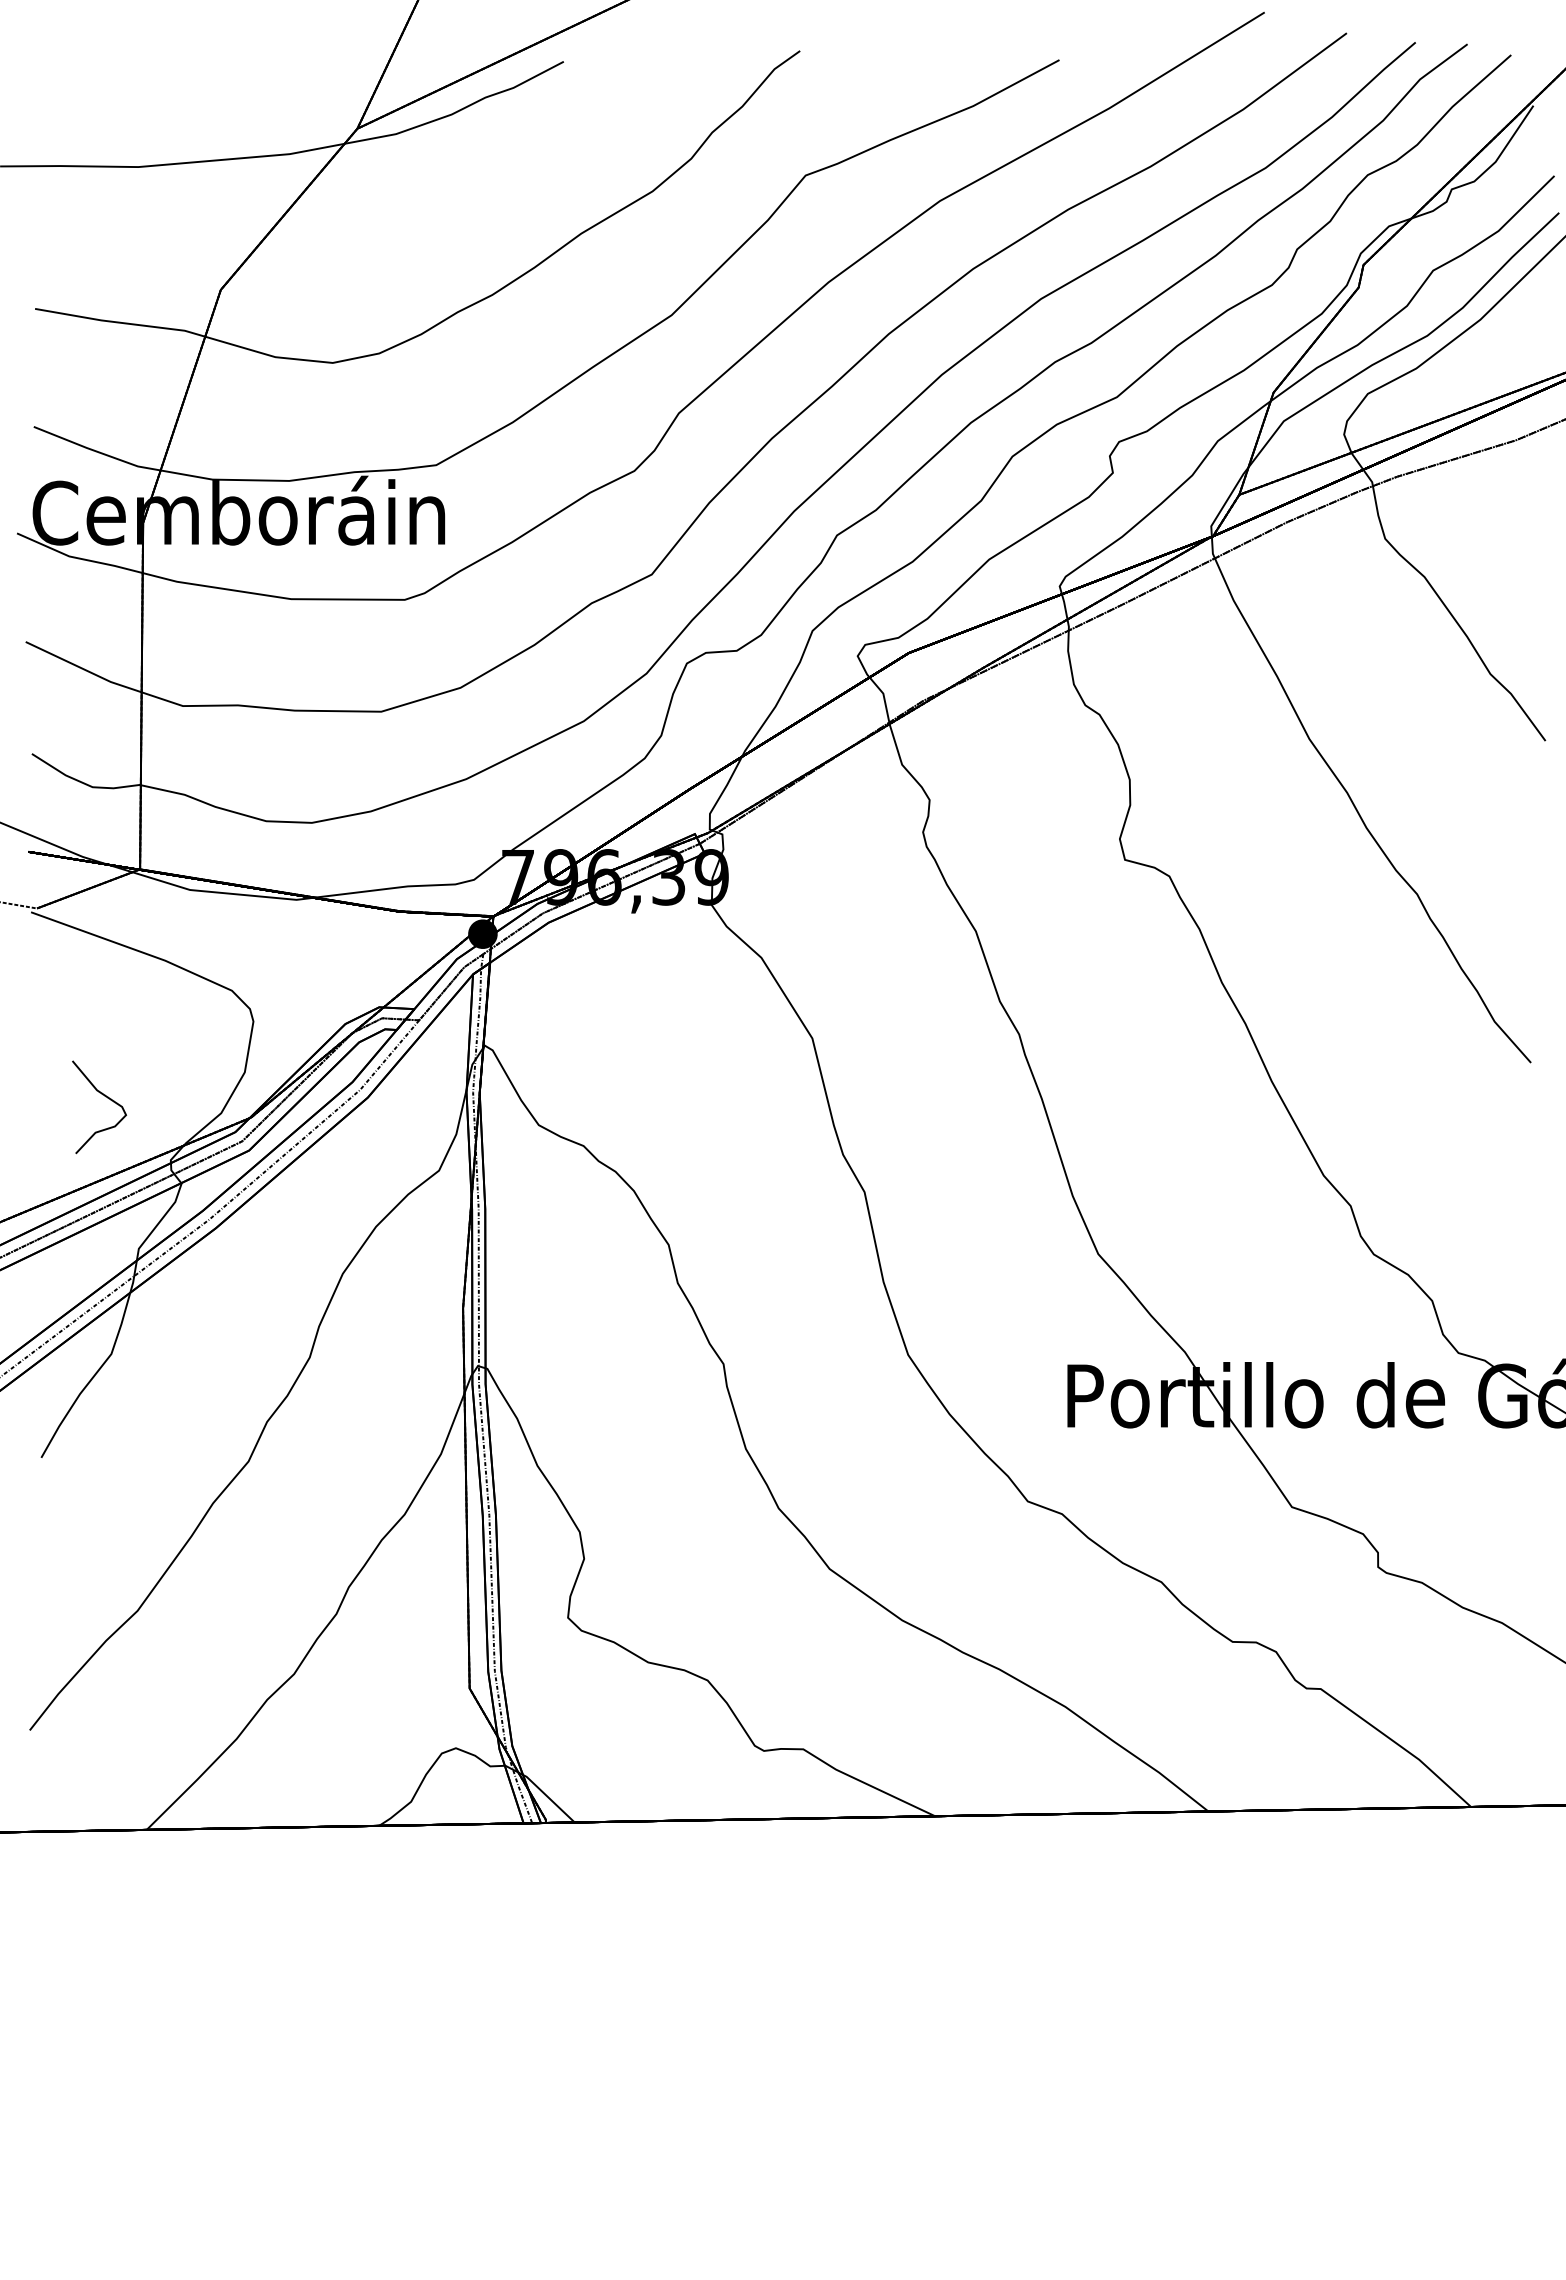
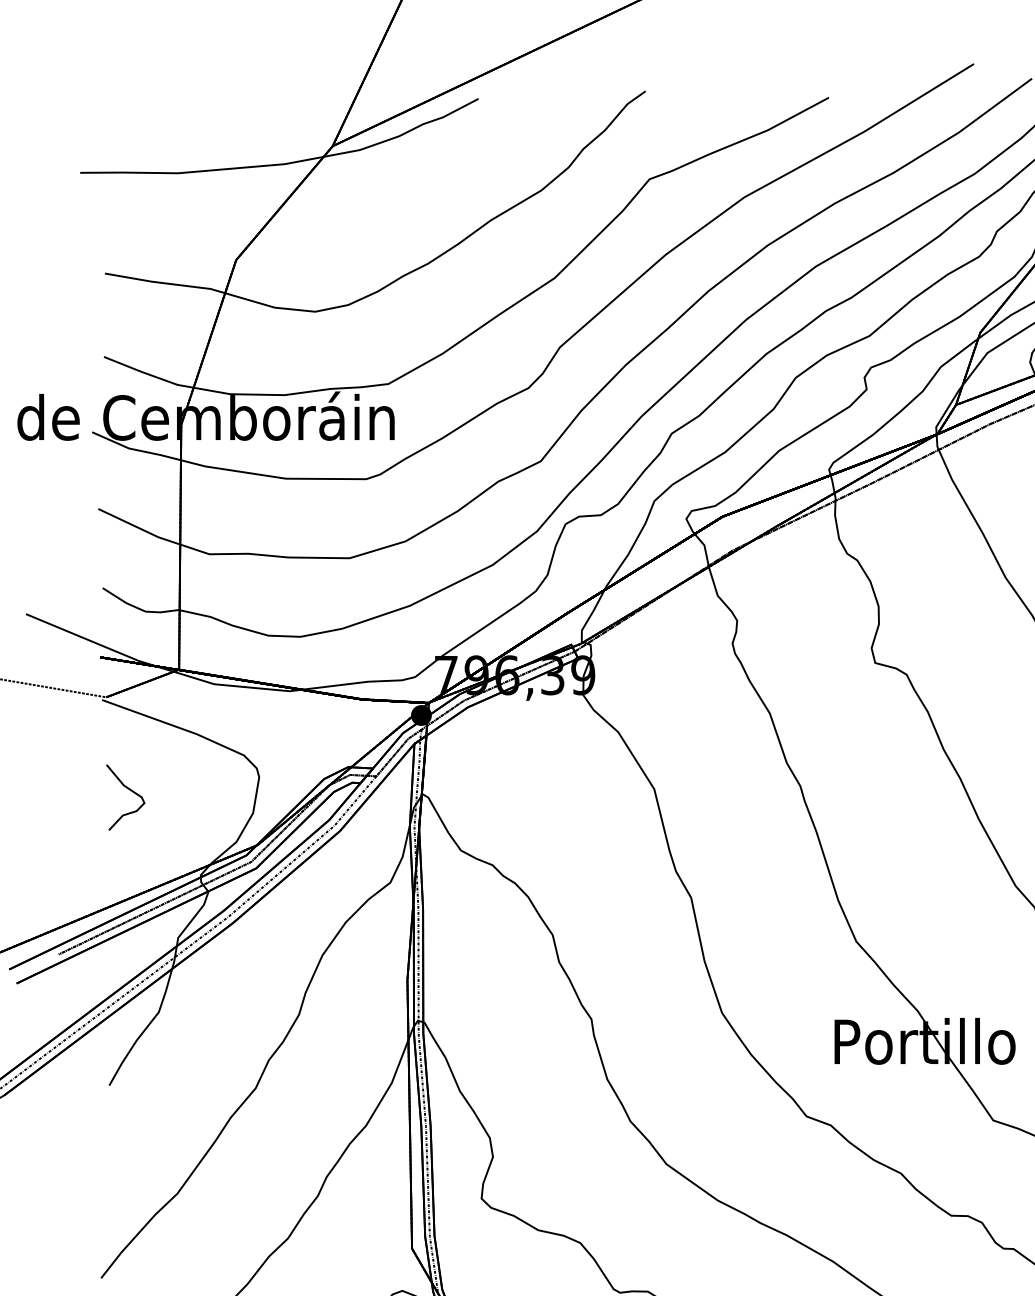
curve: (107, 1098) -> (131, 791), moved

